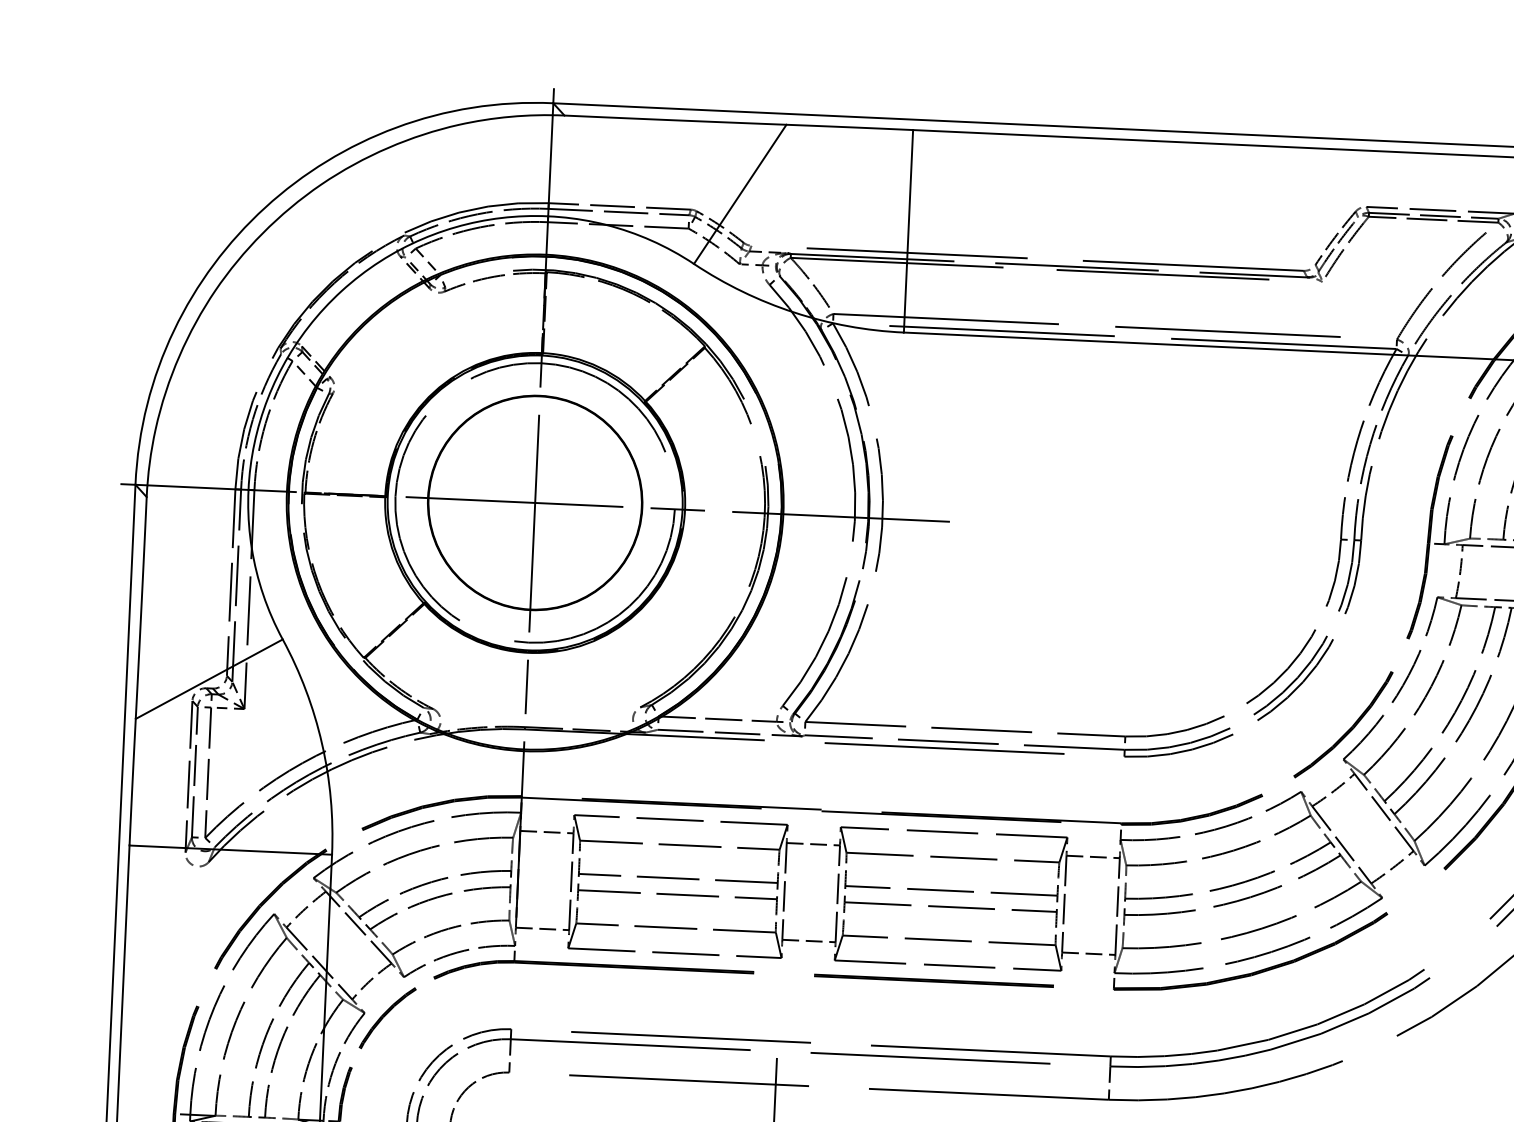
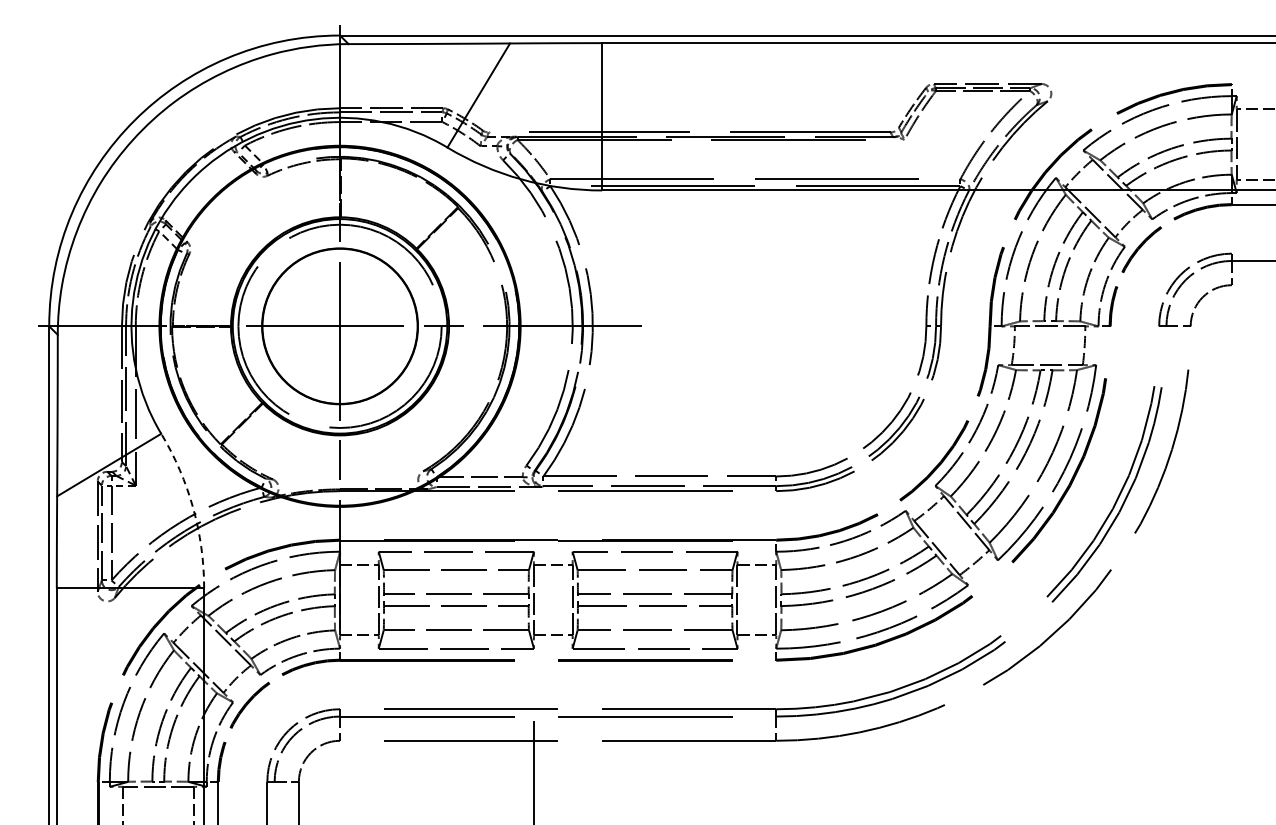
arc: (322, 744) -> (193, 508), solid -> dashed

